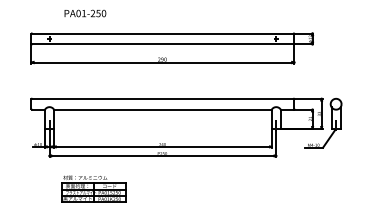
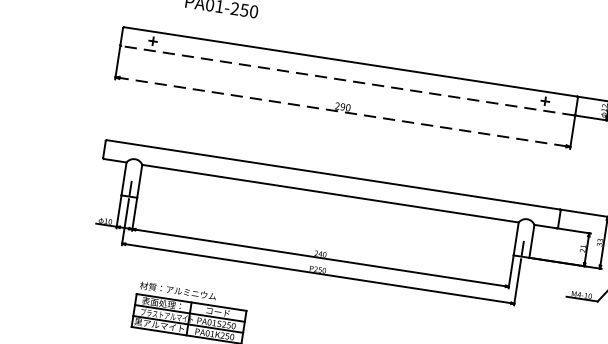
line: (162, 44) -> (347, 80), solid -> dashed
line: (162, 62) -> (342, 111), solid -> dashed

